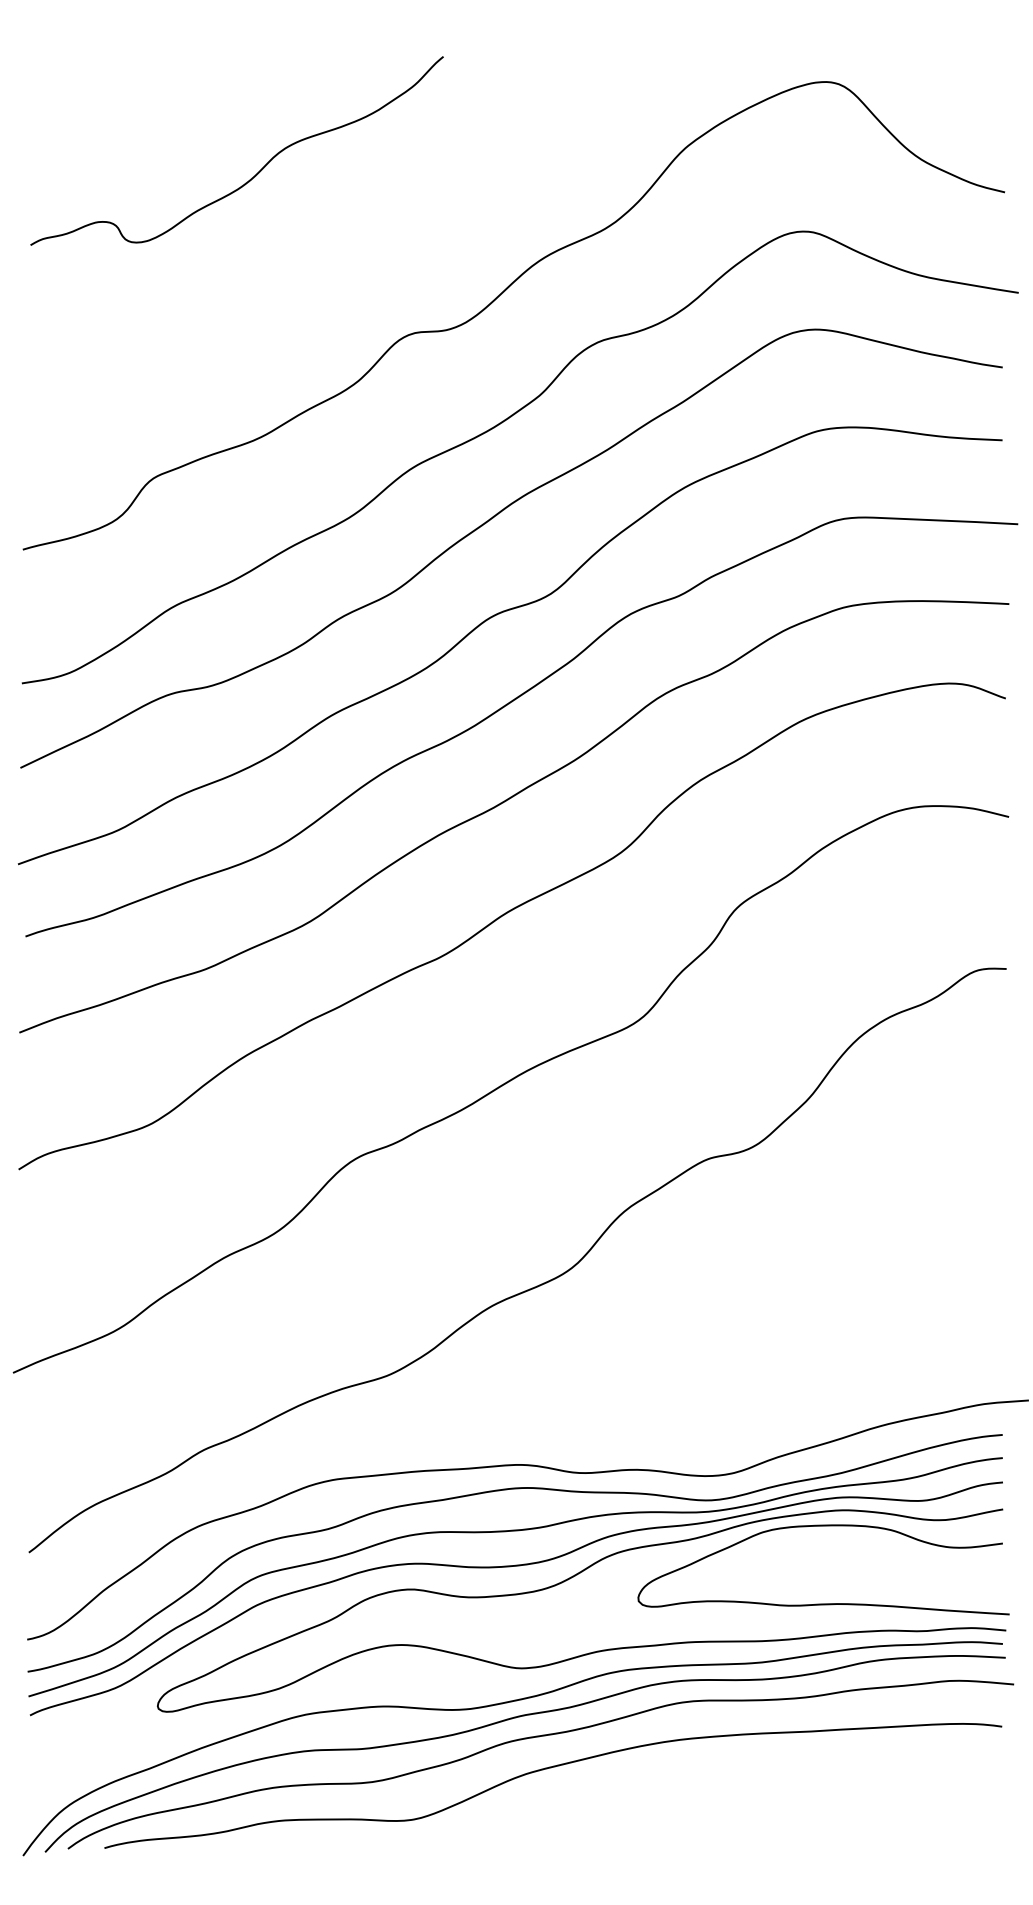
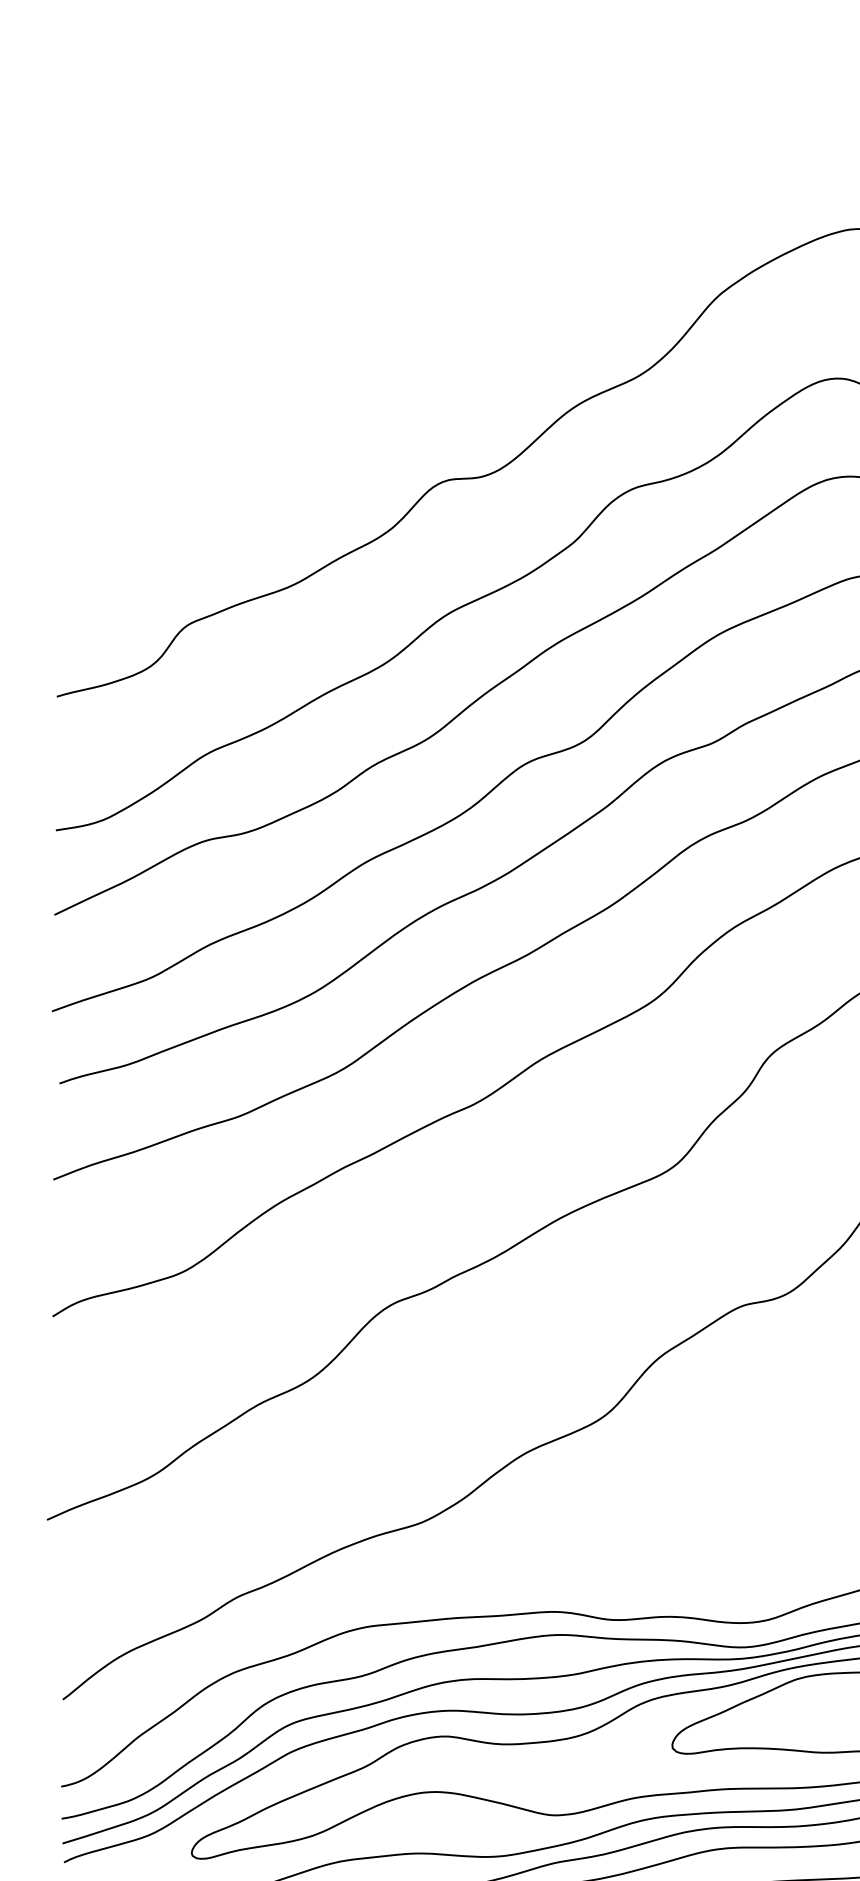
curve: (258, 171) -> (292, 318), removed

